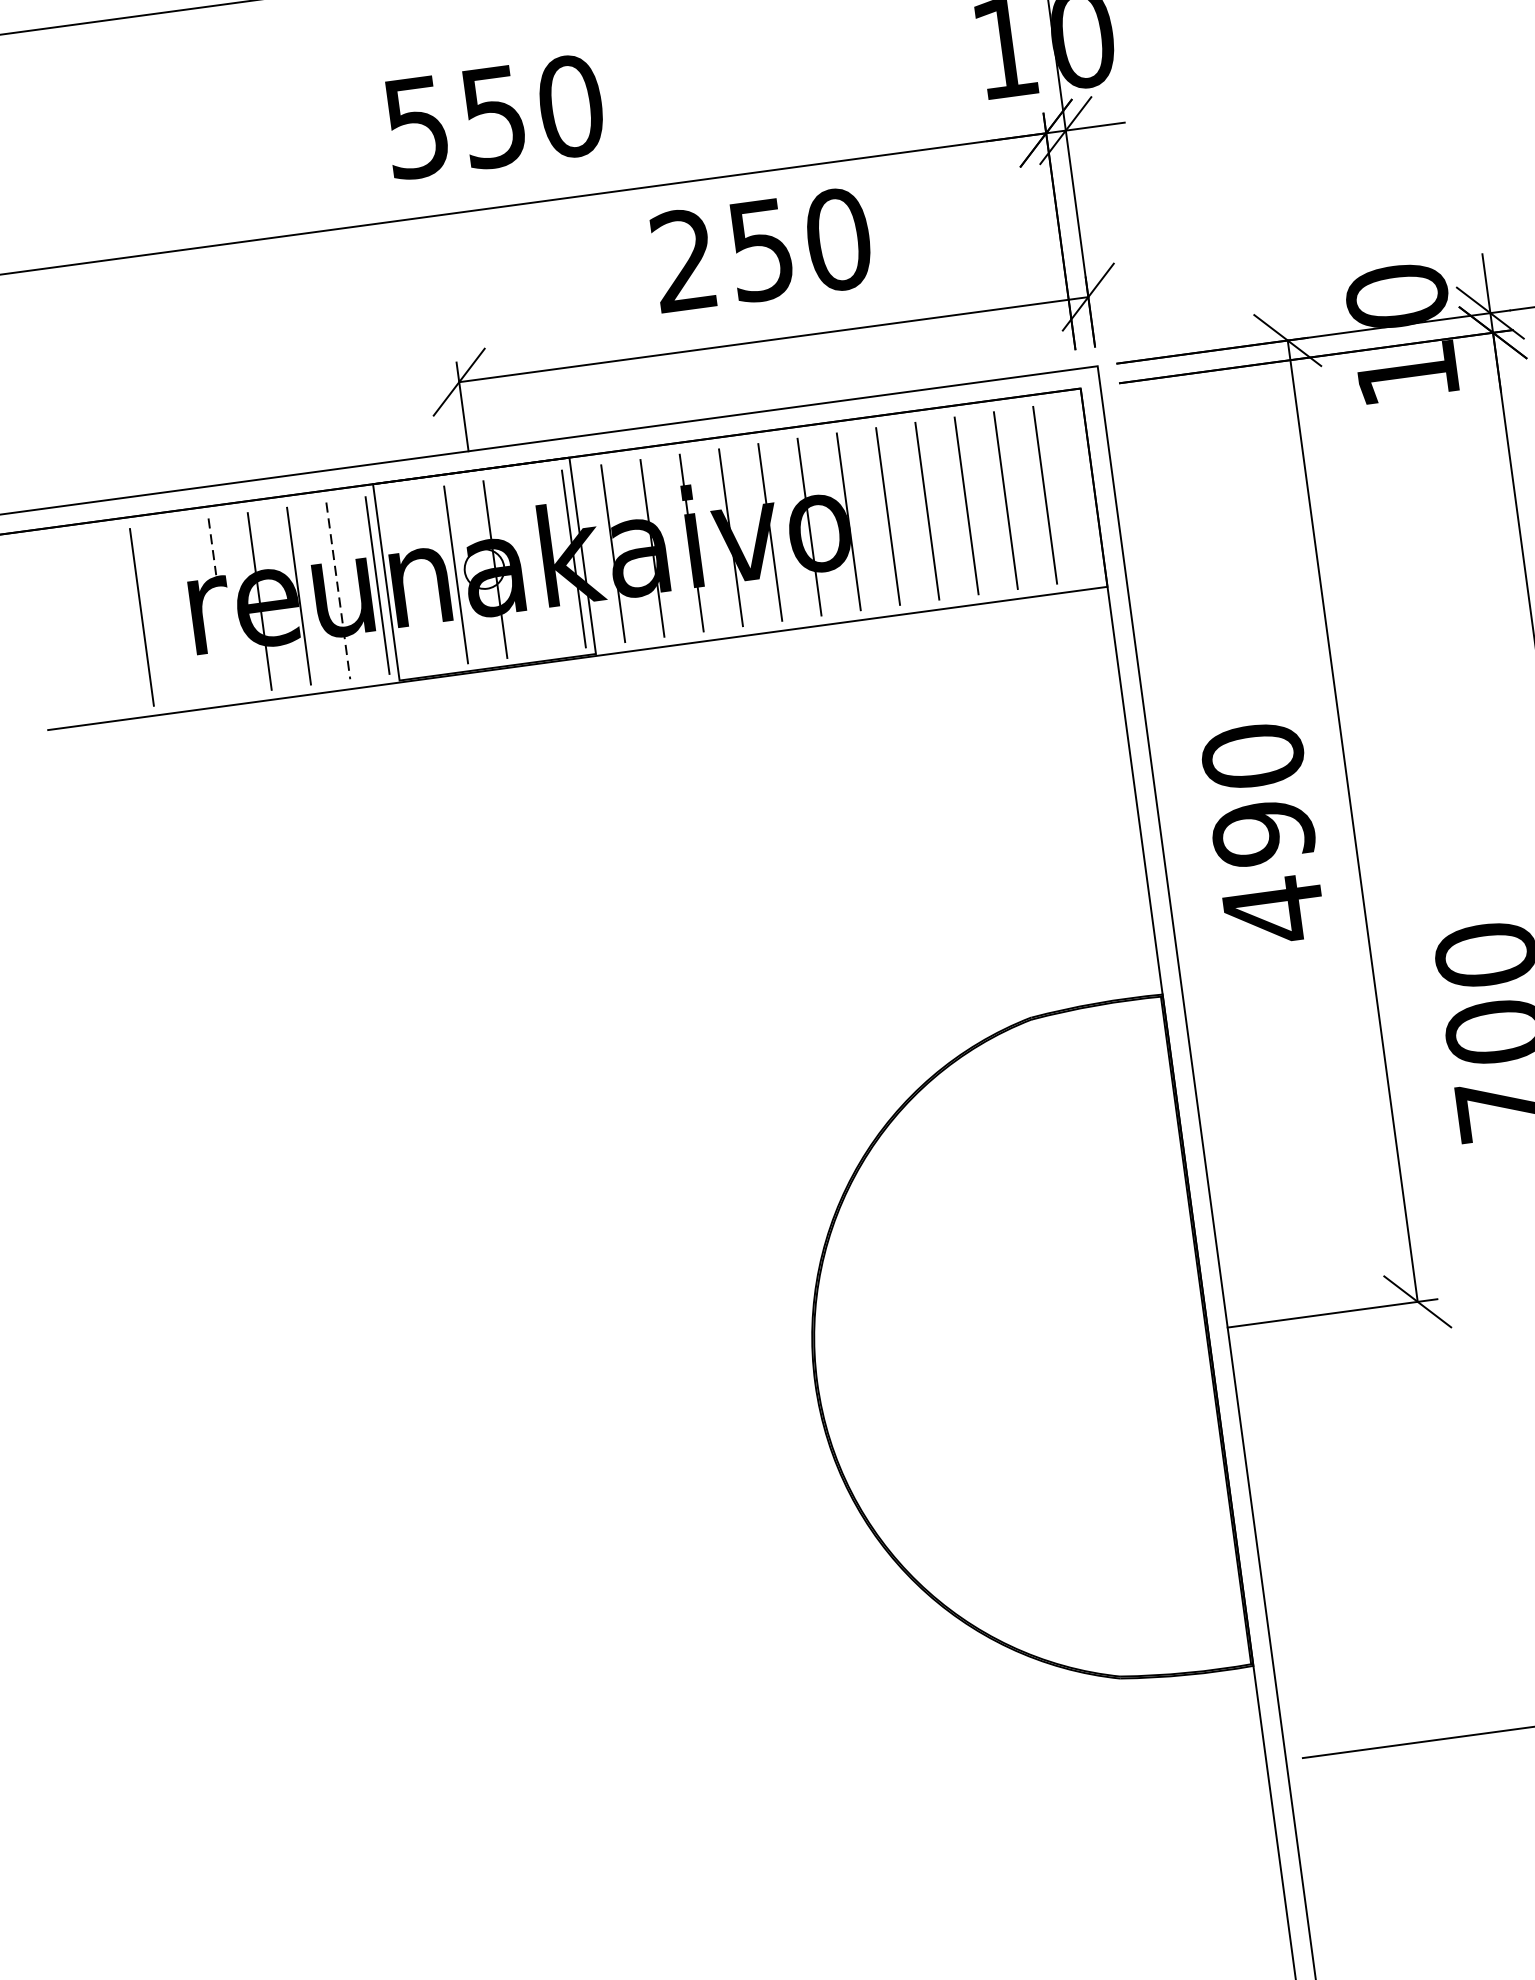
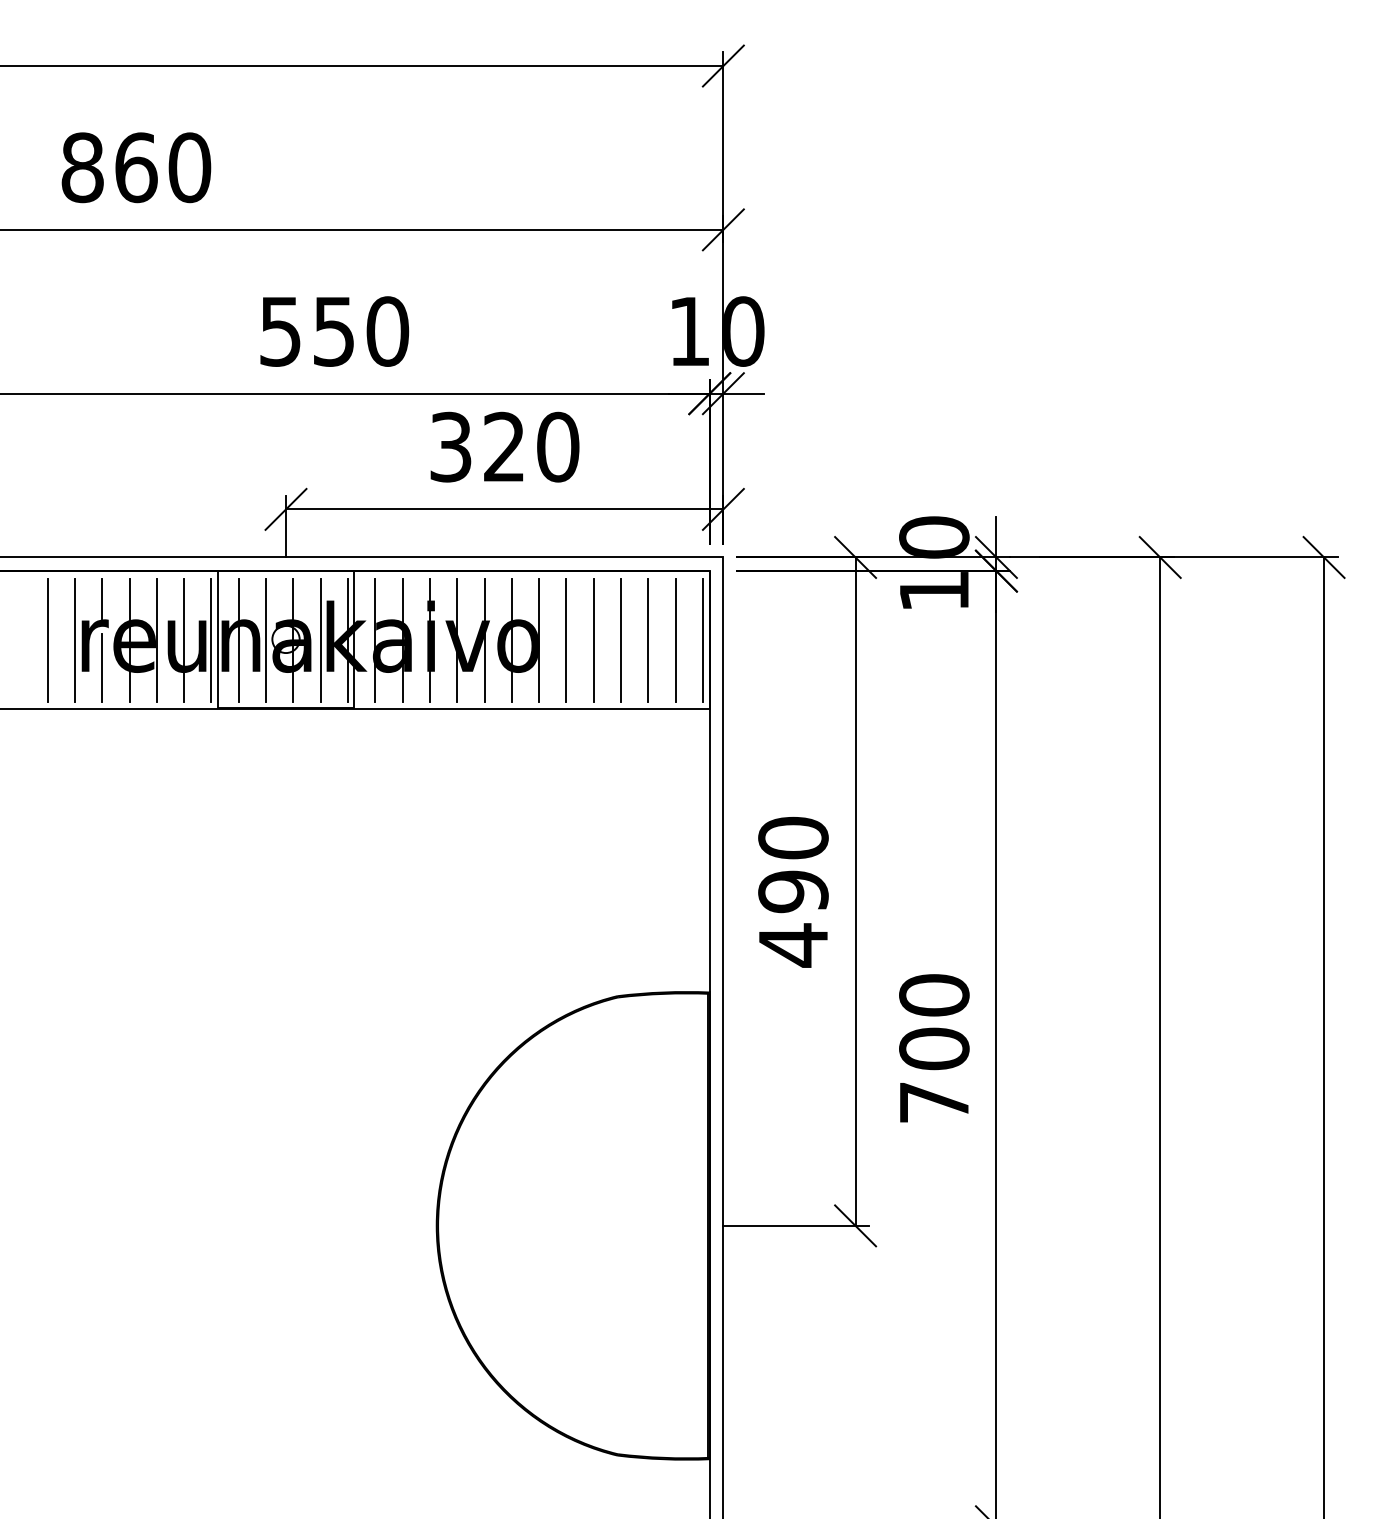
text: (722, 254) -> (477, 446), 250 -> 320
line: (1083, 489) -> (702, 640), added
line: (212, 547) -> (102, 599), dashed -> solid
line: (534, 563) -> (320, 640), added
line: (416, 579) -> (238, 640), added
line: (338, 591) -> (184, 641), dashed -> solid
line: (180, 611) -> (74, 640), added
line: (226, 645) -> (102, 667), added

